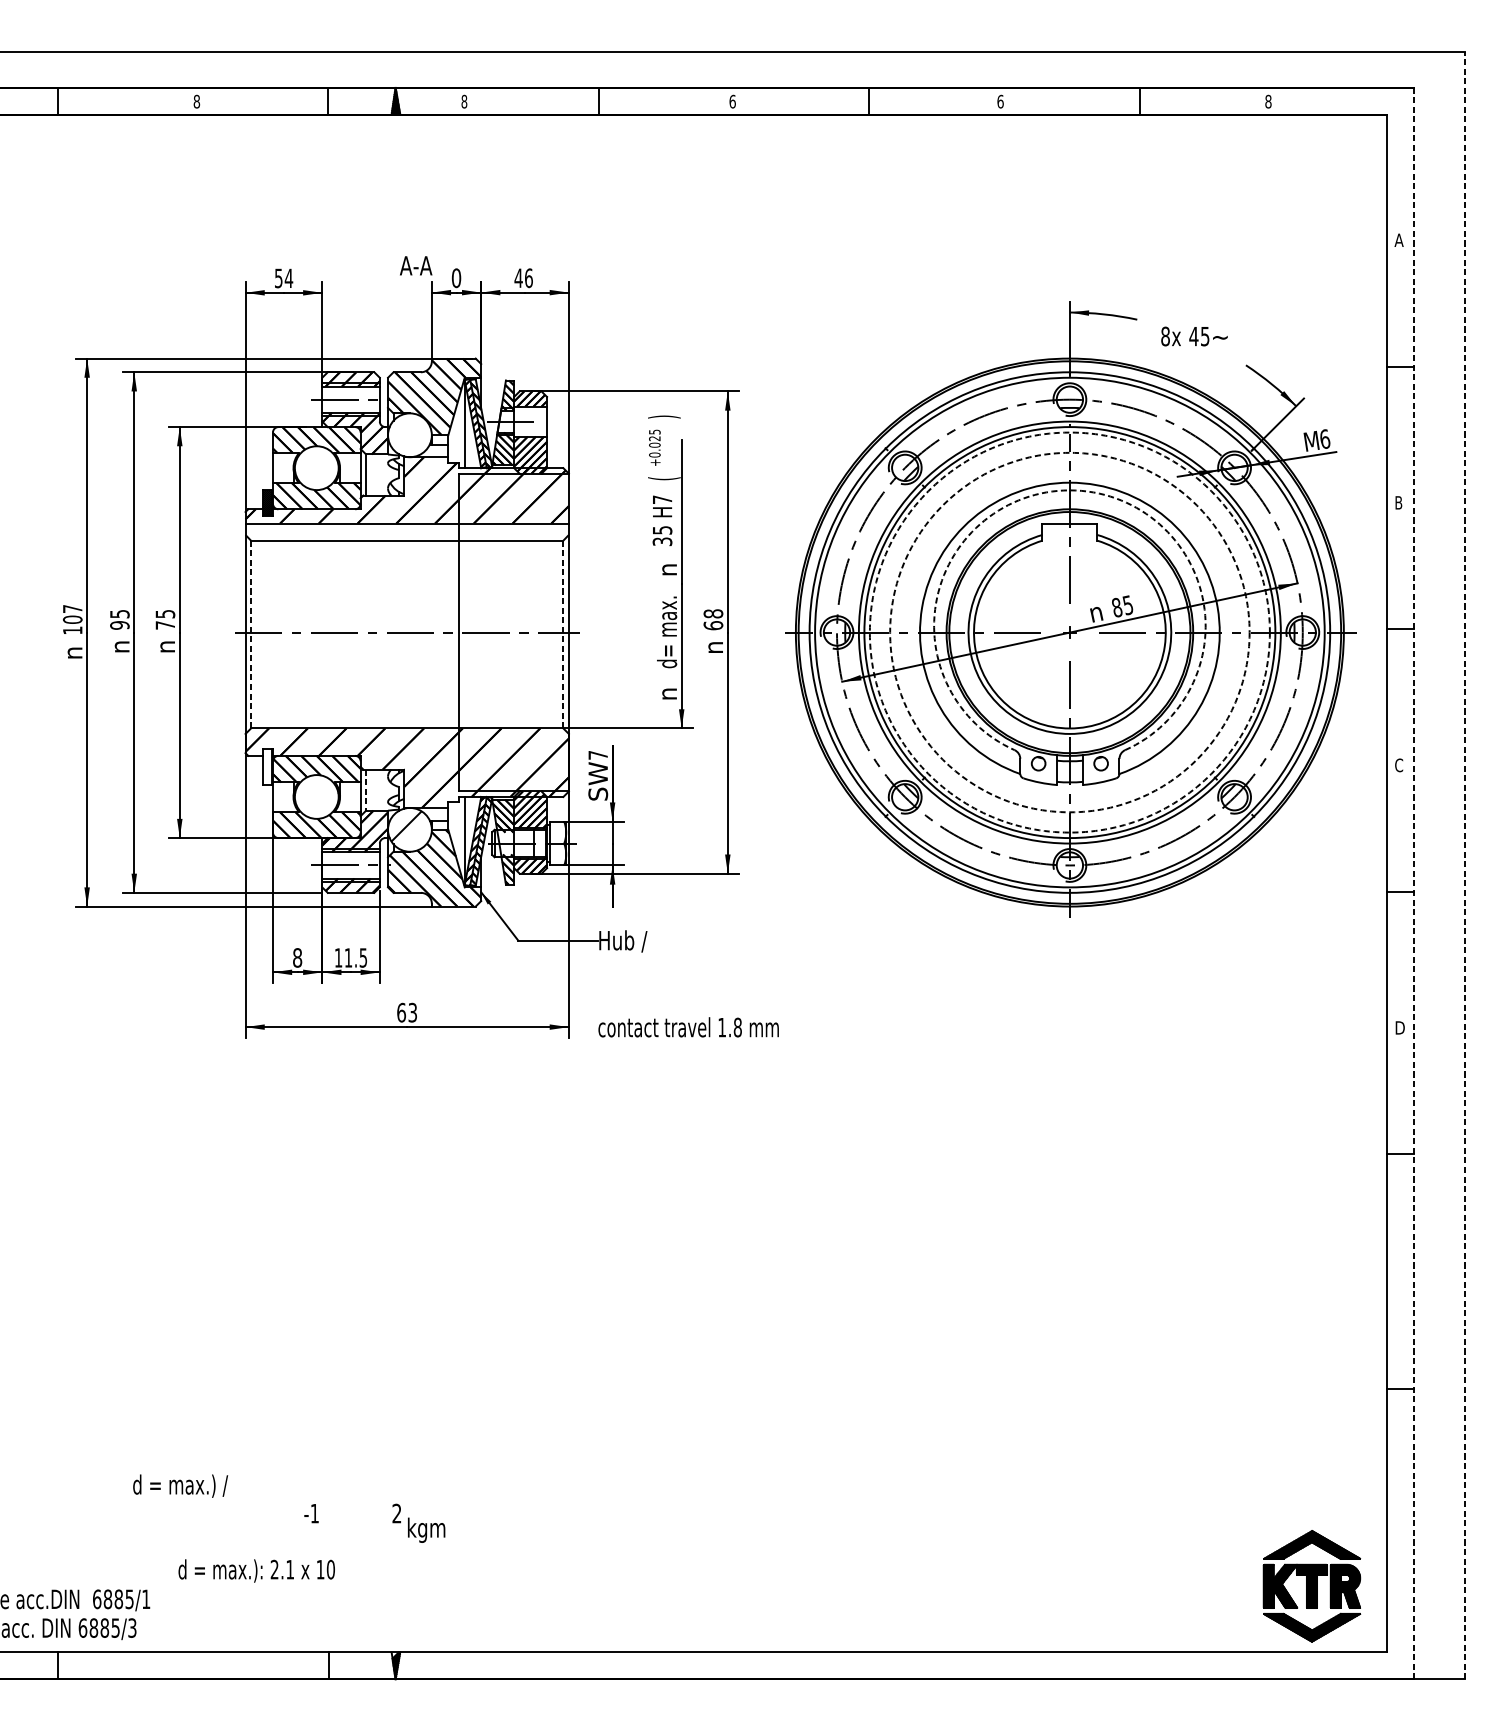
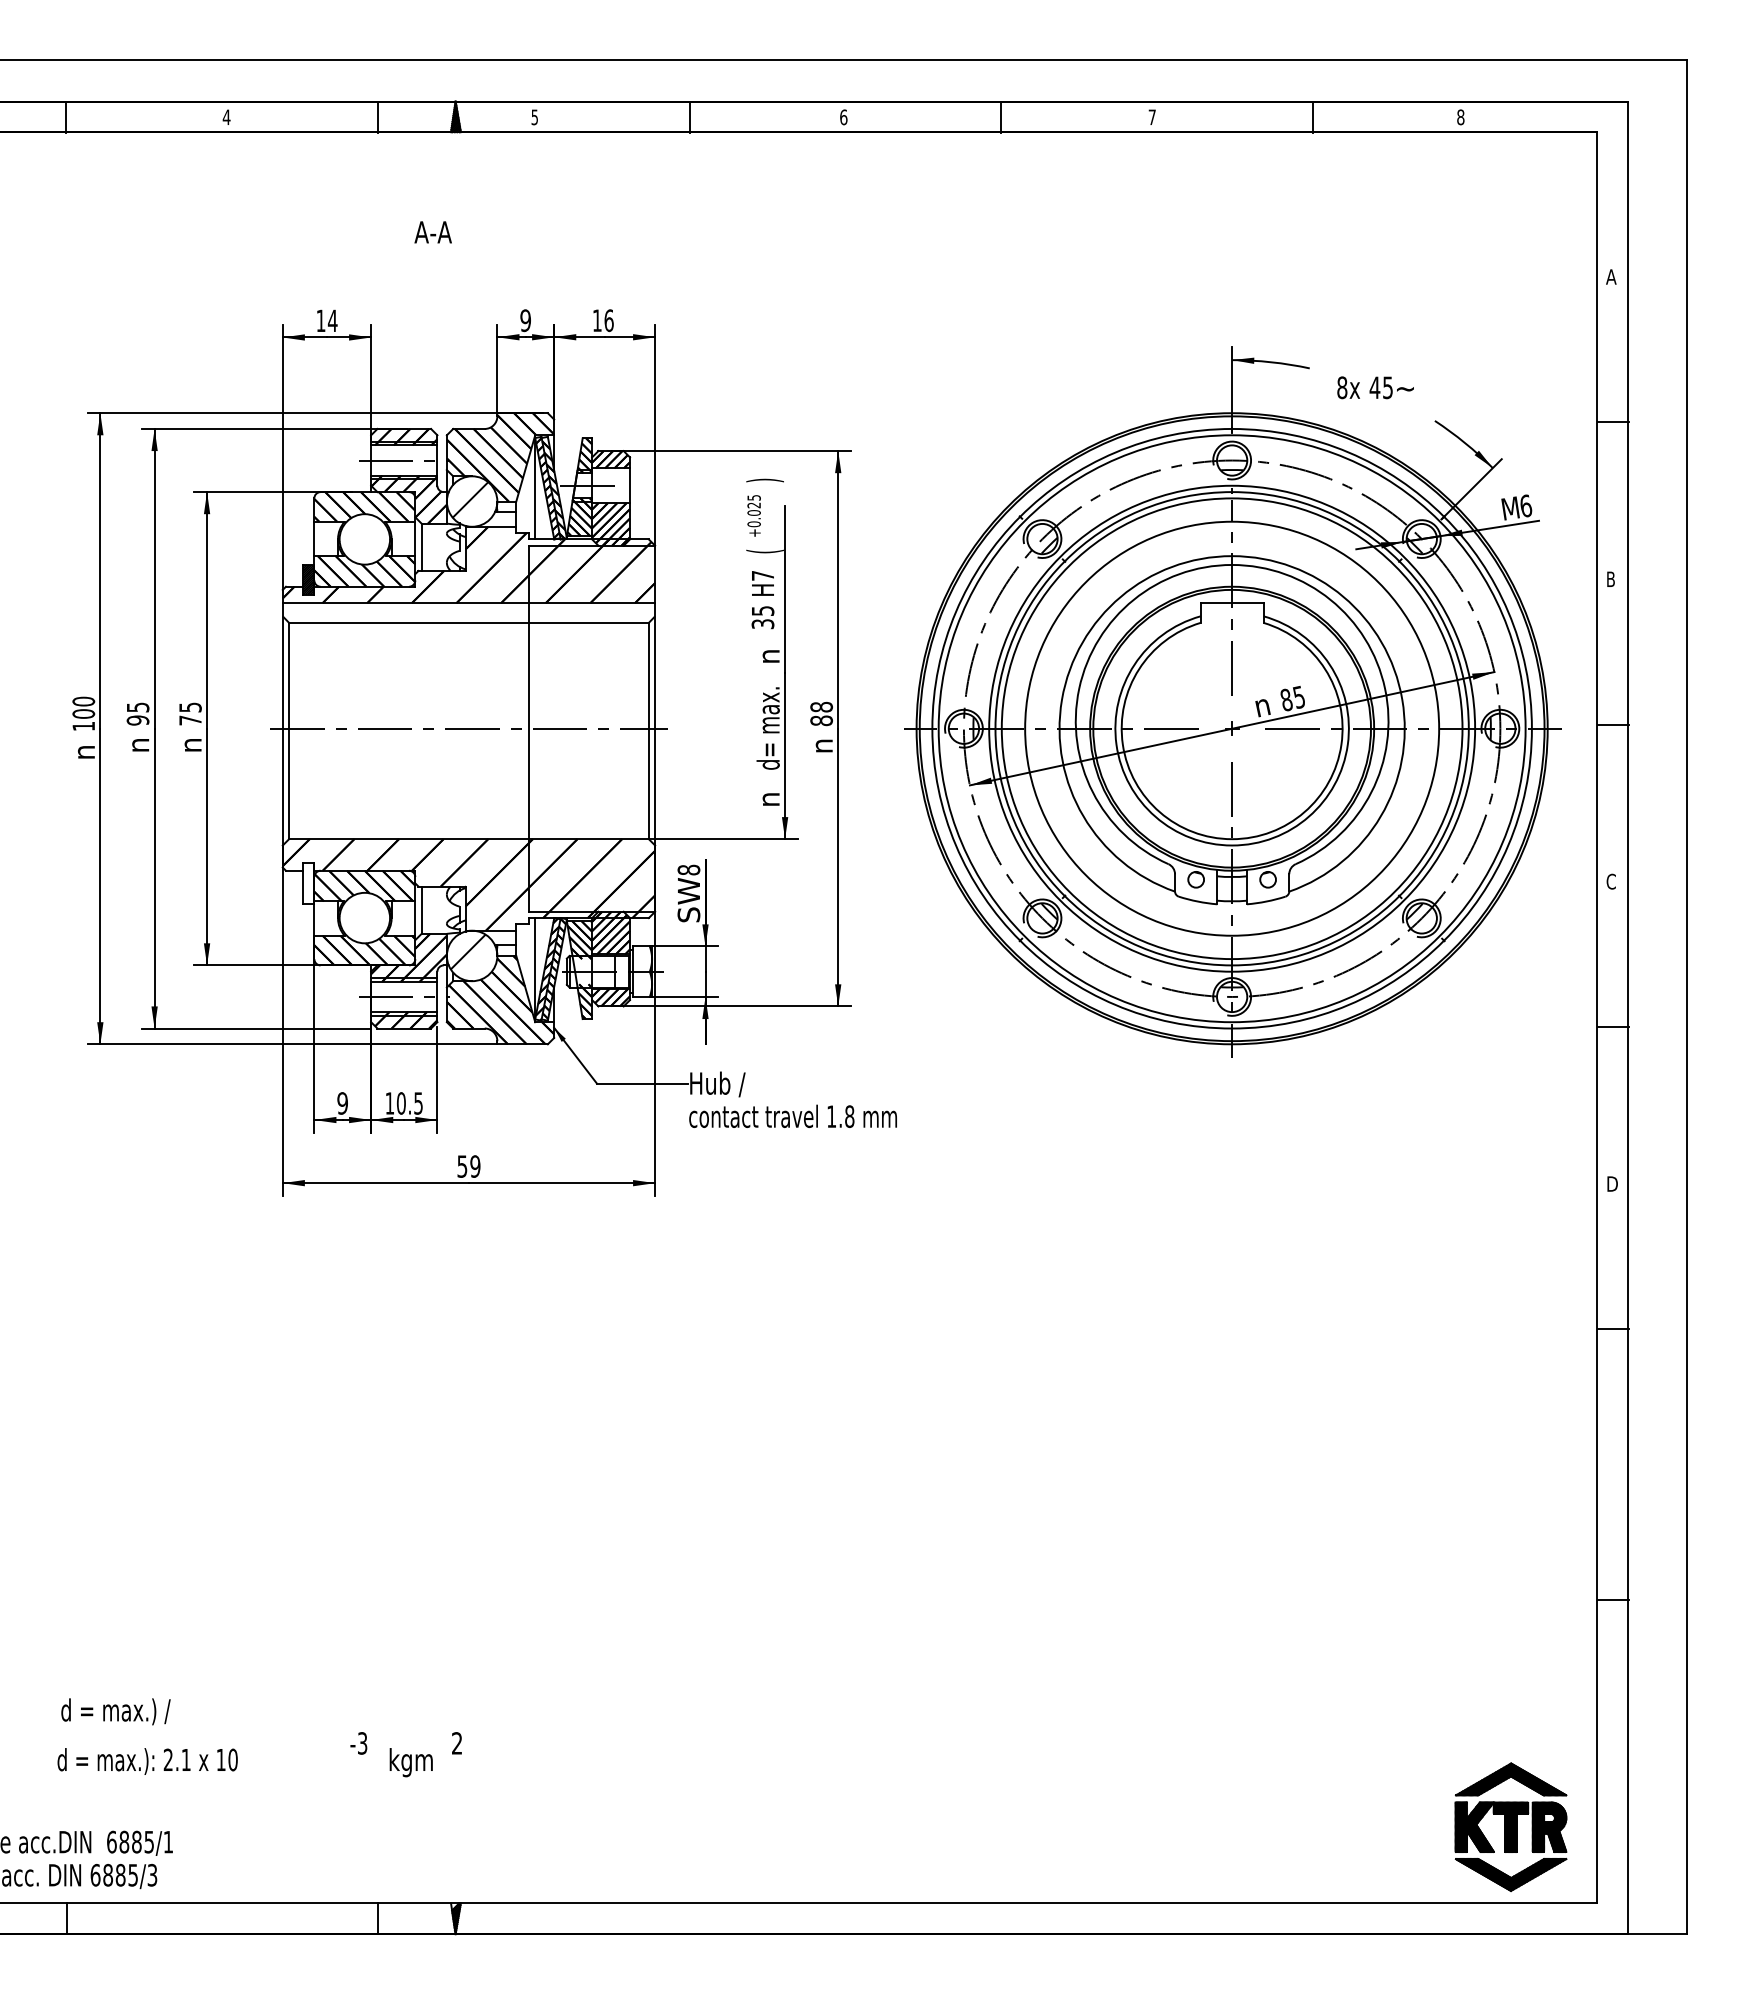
text: (196, 101) -> (226, 117), 8 -> 4
text: (464, 101) -> (534, 117), 8 -> 5
text: (1000, 101) -> (1152, 117), 6 -> 7
text: (415, 265) -> (432, 232), moved
text: (278, 278) -> (320, 320), 54 -> 14
text: (456, 278) -> (525, 320), 0 -> 9
text: (518, 278) -> (597, 320), 46 -> 16
hatch: (408, 433) -> (470, 499), added
arc: (1070, 489) -> (1232, 564), dashed -> solid
text: (72, 608) -> (83, 701), 107 -> 100
text: (713, 625) -> (821, 720), 68 -> 88
circle: (1069, 632) -> (1231, 728), dashed -> solid
circle: (1070, 632) -> (1232, 728), dashed -> solid
line: (251, 634) -> (289, 731), dashed -> solid
line: (563, 634) -> (648, 731), dashed -> solid
text: (597, 754) -> (688, 869), 7 -> 8
line: (366, 790) -> (421, 910), dashed -> solid
line: (1464, 865) -> (1686, 996), dashed -> solid
line: (1413, 883) -> (1627, 1017), dashed -> solid
text: (297, 957) -> (342, 1103), 8 -> 9
text: (348, 957) -> (401, 1103), 11.5 -> 10.5
text: (406, 1012) -> (468, 1166), 63 -> 59
text: (688, 1026) -> (792, 1115), moved
text: (180, 1485) -> (115, 1711), moved
text: (314, 1513) -> (362, 1743), -1 -> -3
text: (425, 1530) -> (410, 1762), moved
text: (256, 1570) -> (147, 1761), moved

